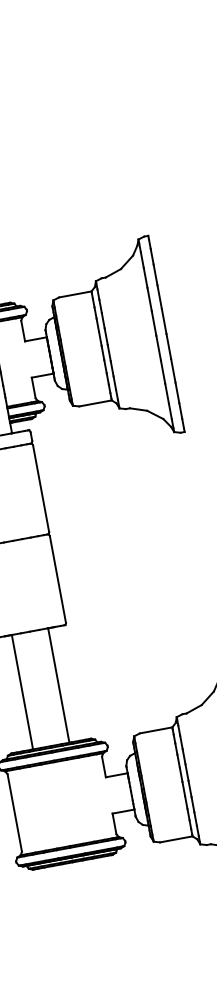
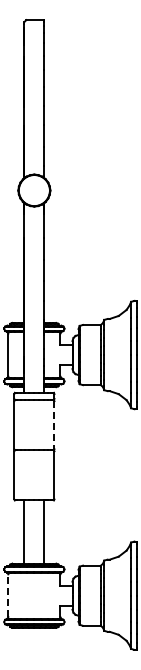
line: (41, 489) -> (54, 425), solid -> dashed
line: (15, 812) -> (8, 595), solid -> dashed

